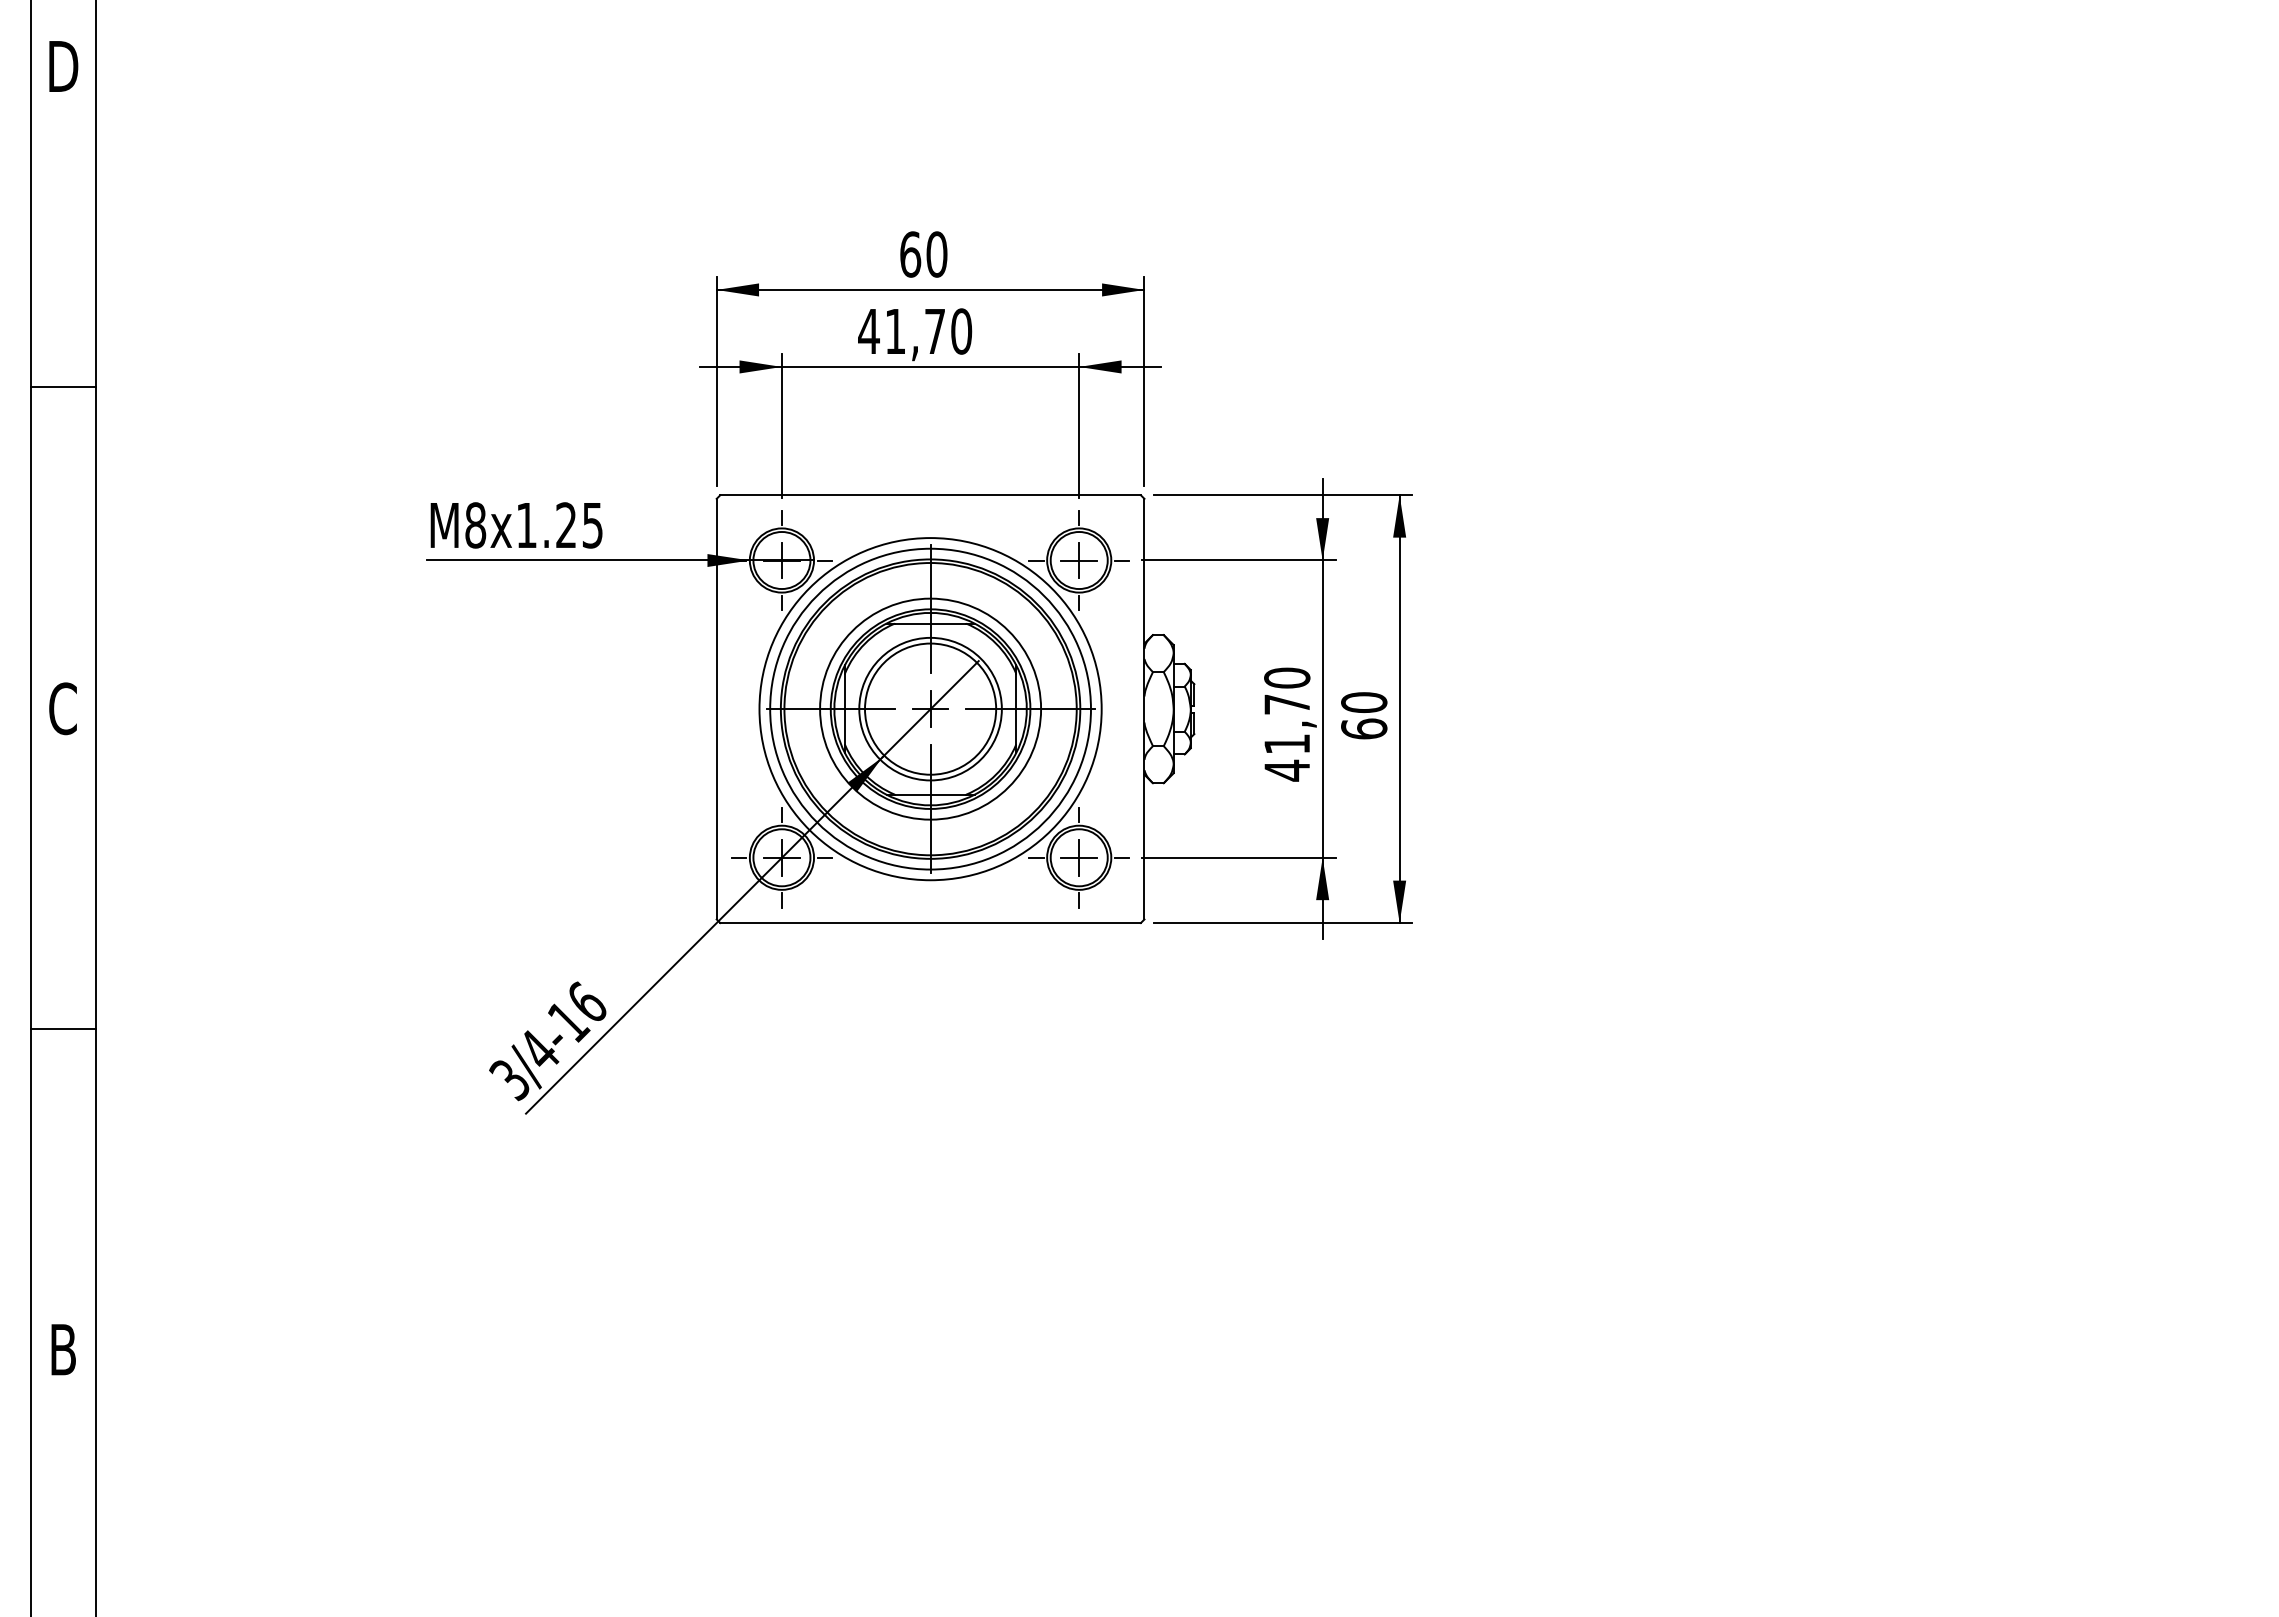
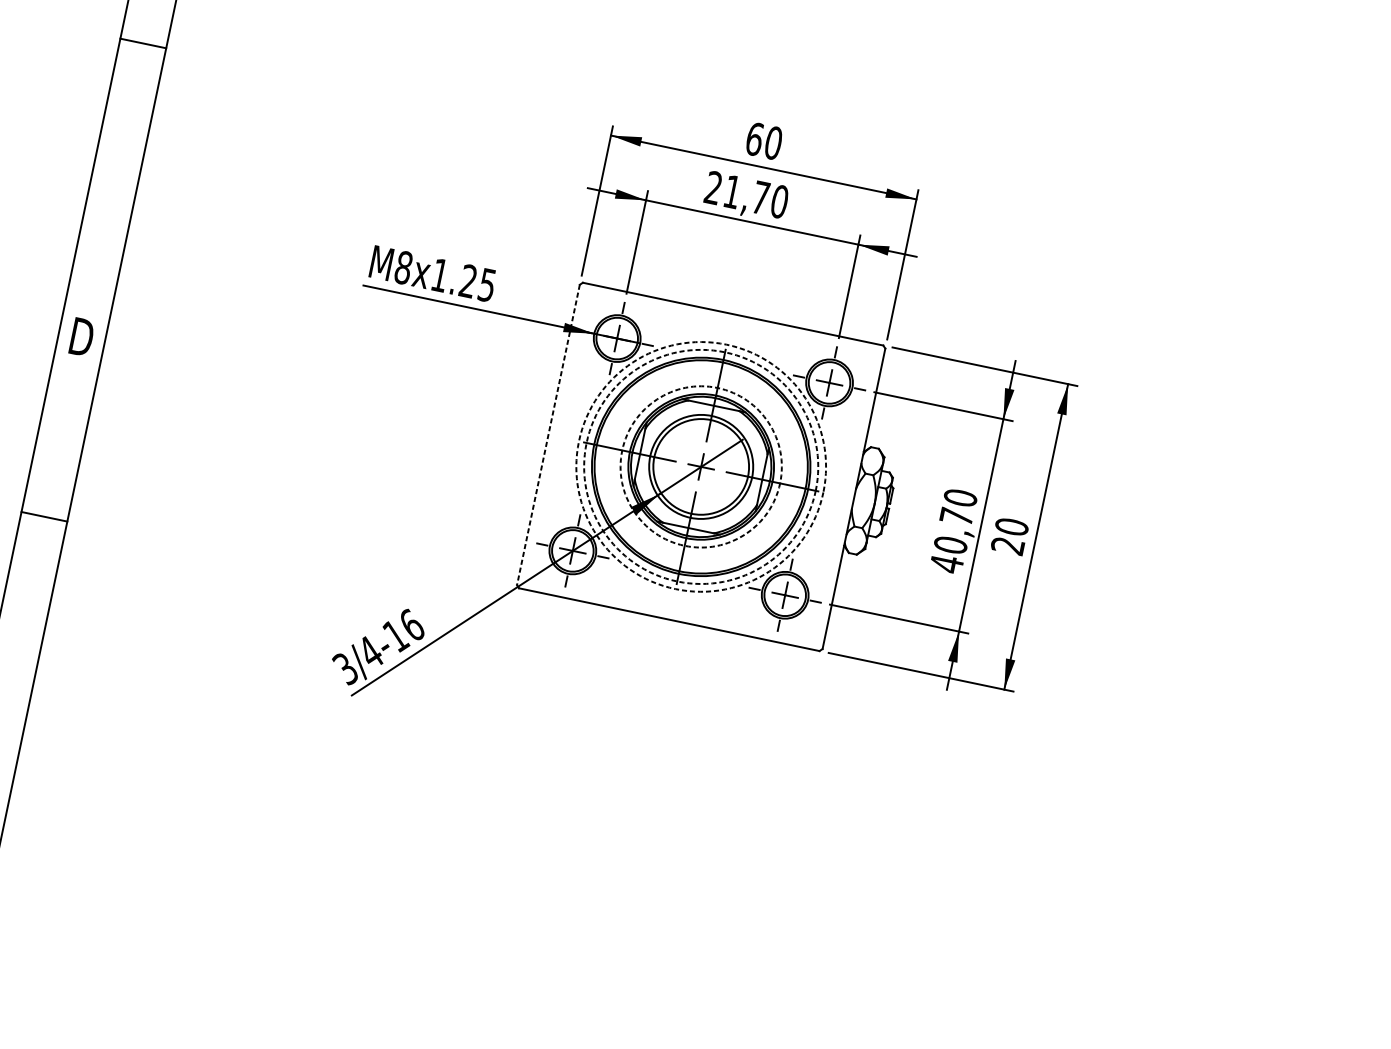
text: (868, 330) -> (713, 187), 41,70 -> 21,70
line: (63, 387) -> (143, 43), moved
text: (63, 708) -> (81, 337), C -> D
circle: (930, 708) -> (701, 466), solid -> dashed
circle: (930, 708) -> (701, 466), solid -> dashed
line: (716, 709) -> (548, 435), solid -> dashed
circle: (930, 709) -> (701, 467), solid -> dashed
text: (1364, 728) -> (1008, 545), 60 -> 20
text: (1287, 743) -> (951, 544), 41,70 -> 40,70
line: (63, 1029) -> (44, 517), moved

